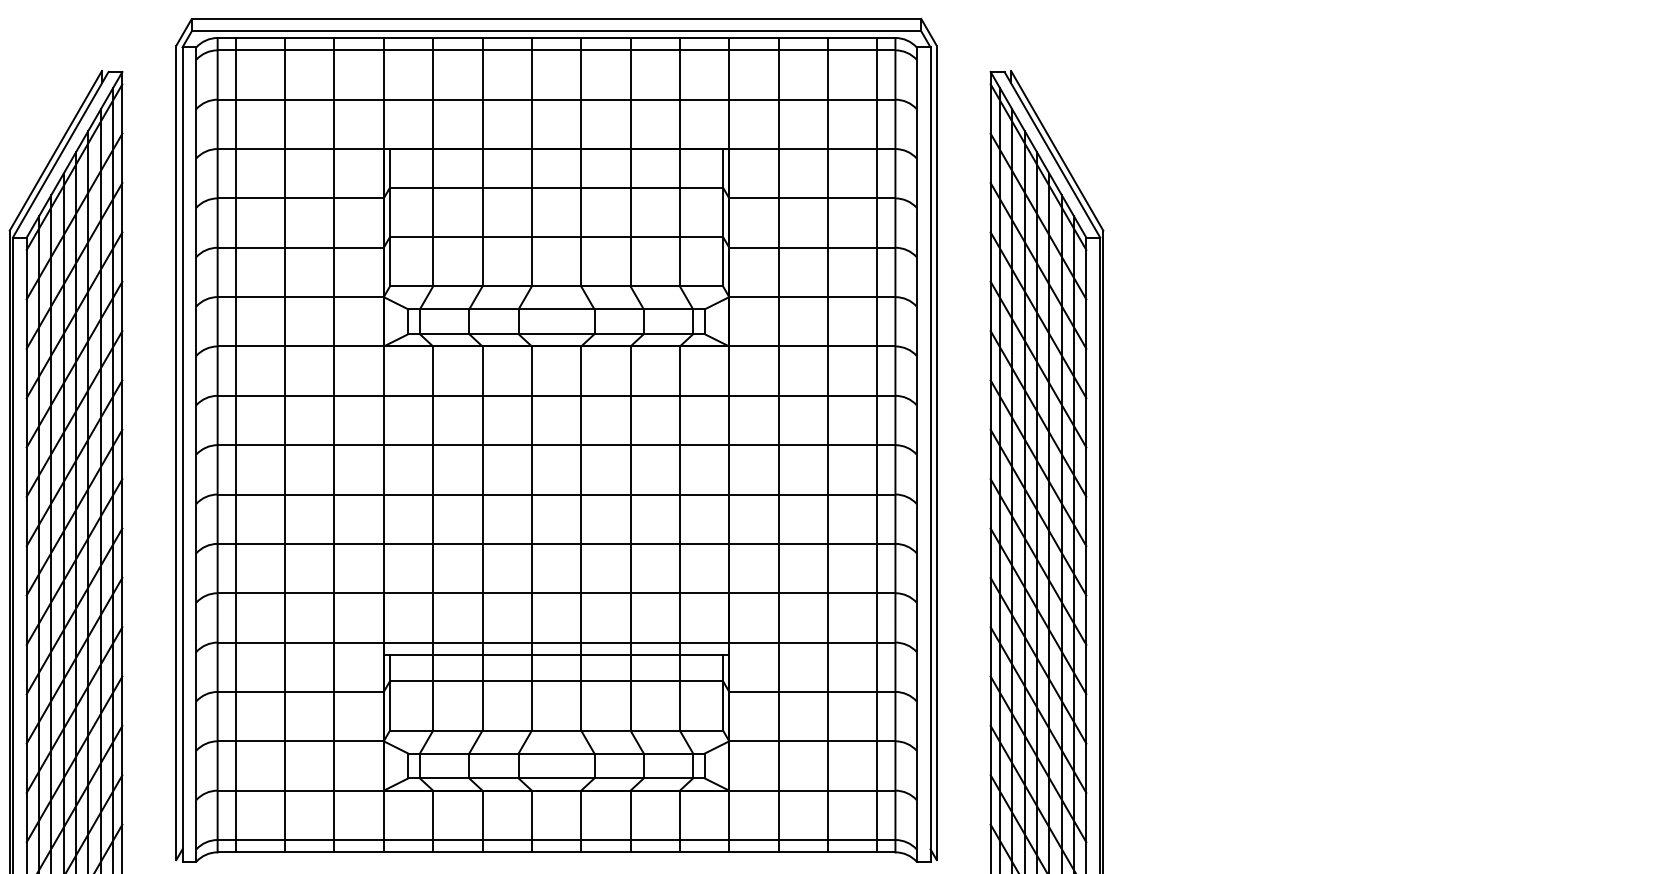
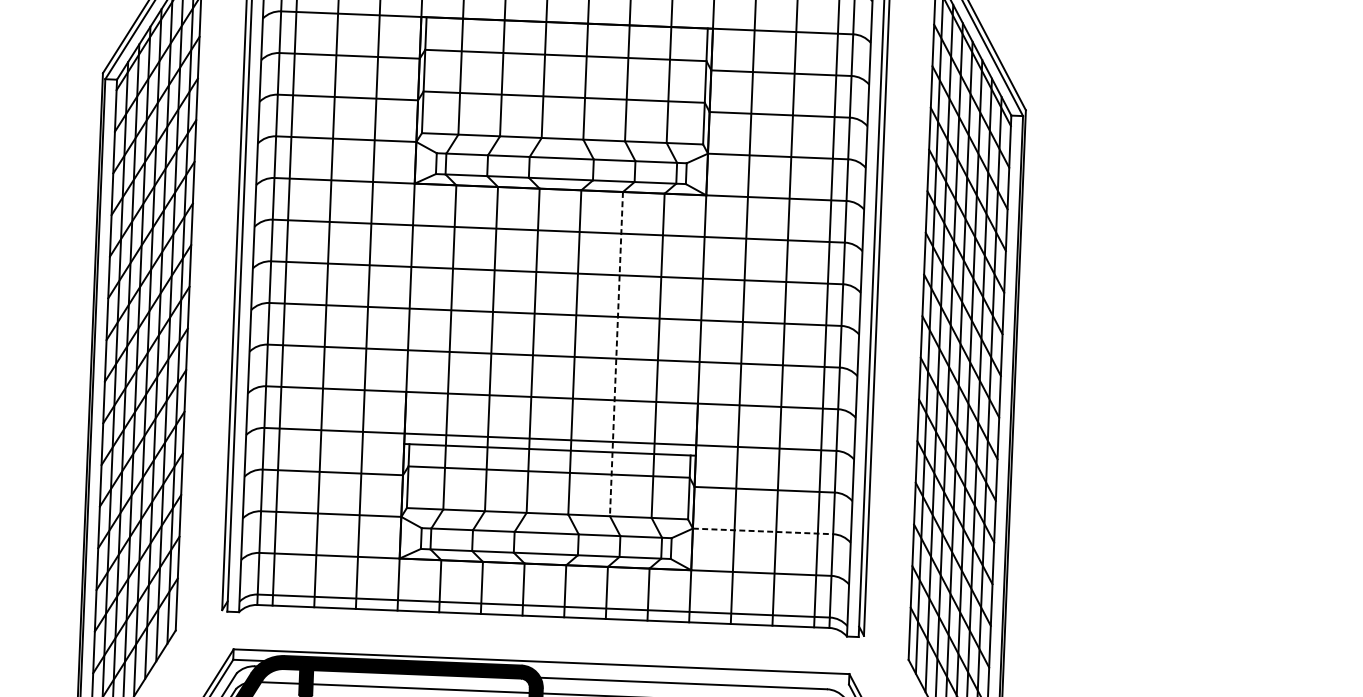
line: (630, 539) -> (616, 354), solid -> dashed
line: (812, 741) -> (763, 531), solid -> dashed

